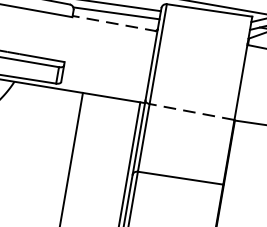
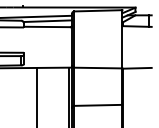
line: (114, 22) -> (47, 26), dashed -> solid
line: (191, 112) -> (98, 68), dashed -> solid

